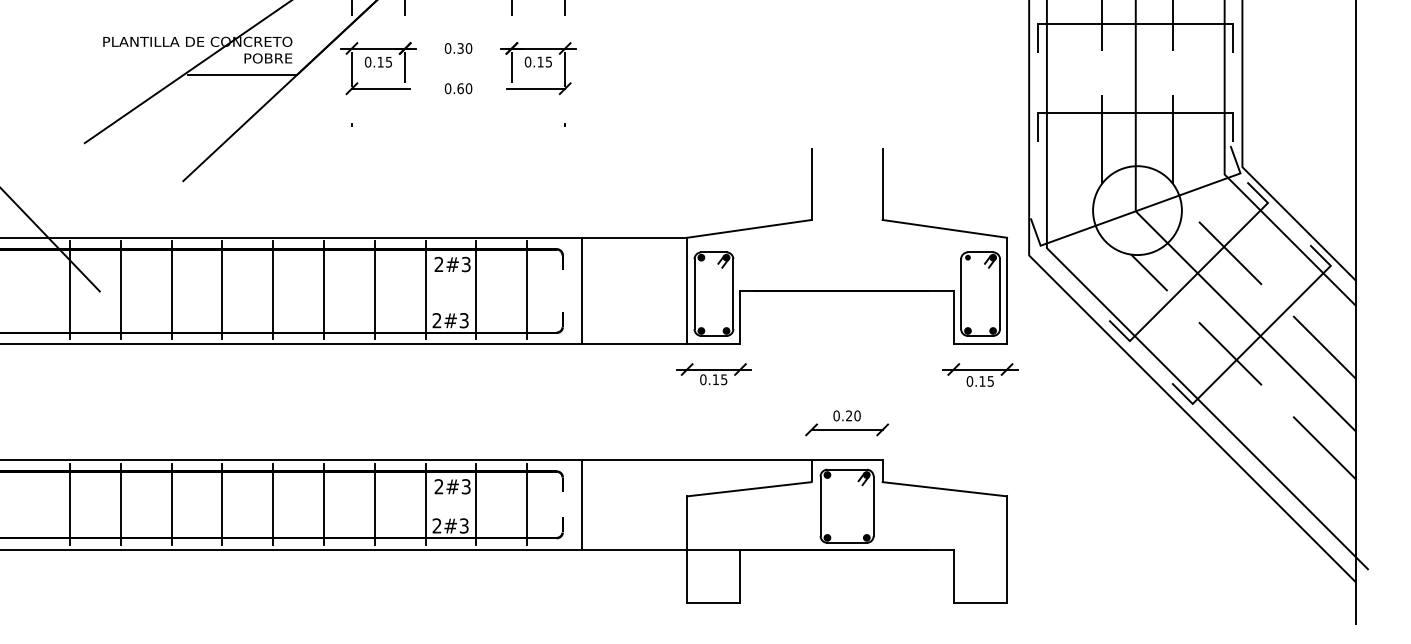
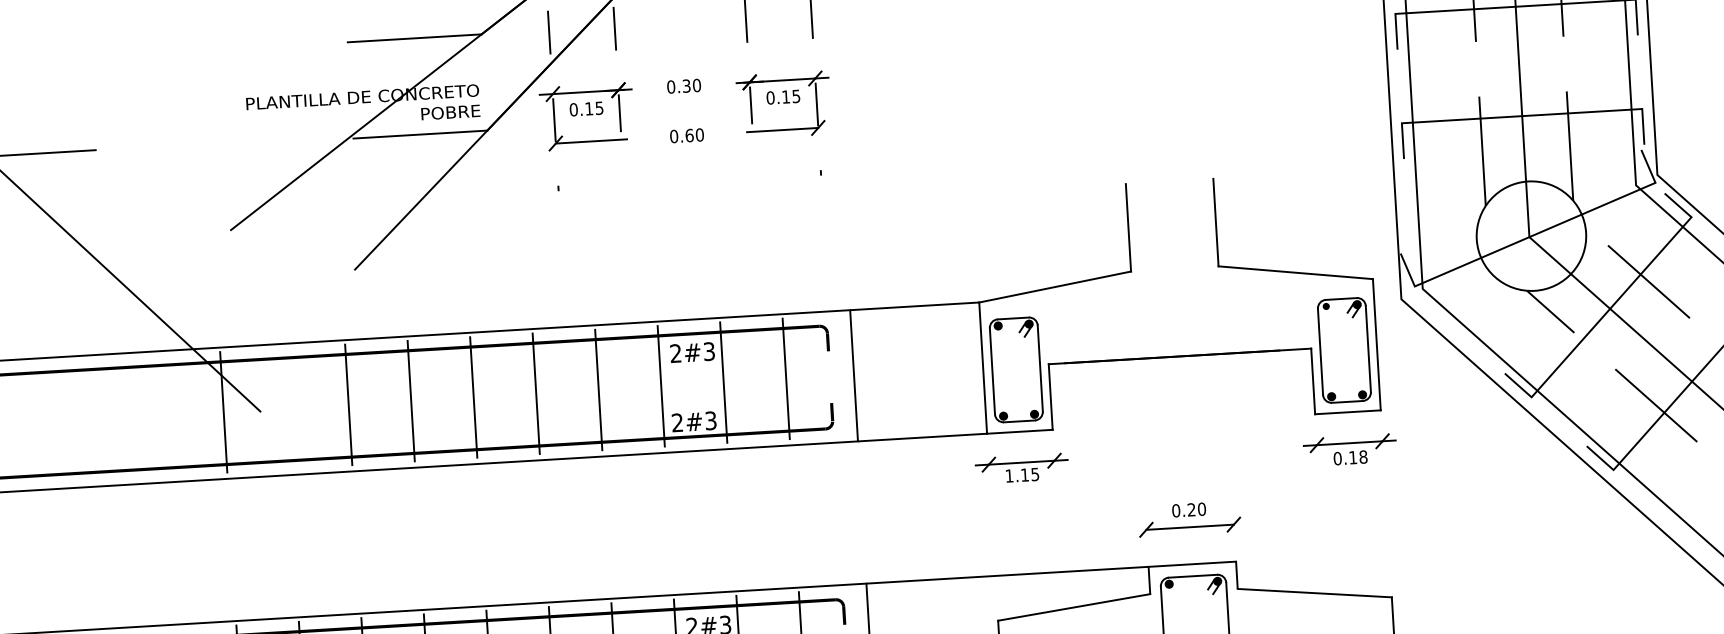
line: (120, 290) -> (285, 408), removed
text: (703, 379) -> (1009, 475), 0.15 -> 1.15
text: (990, 381) -> (1363, 457), 0.15 -> 0.18

